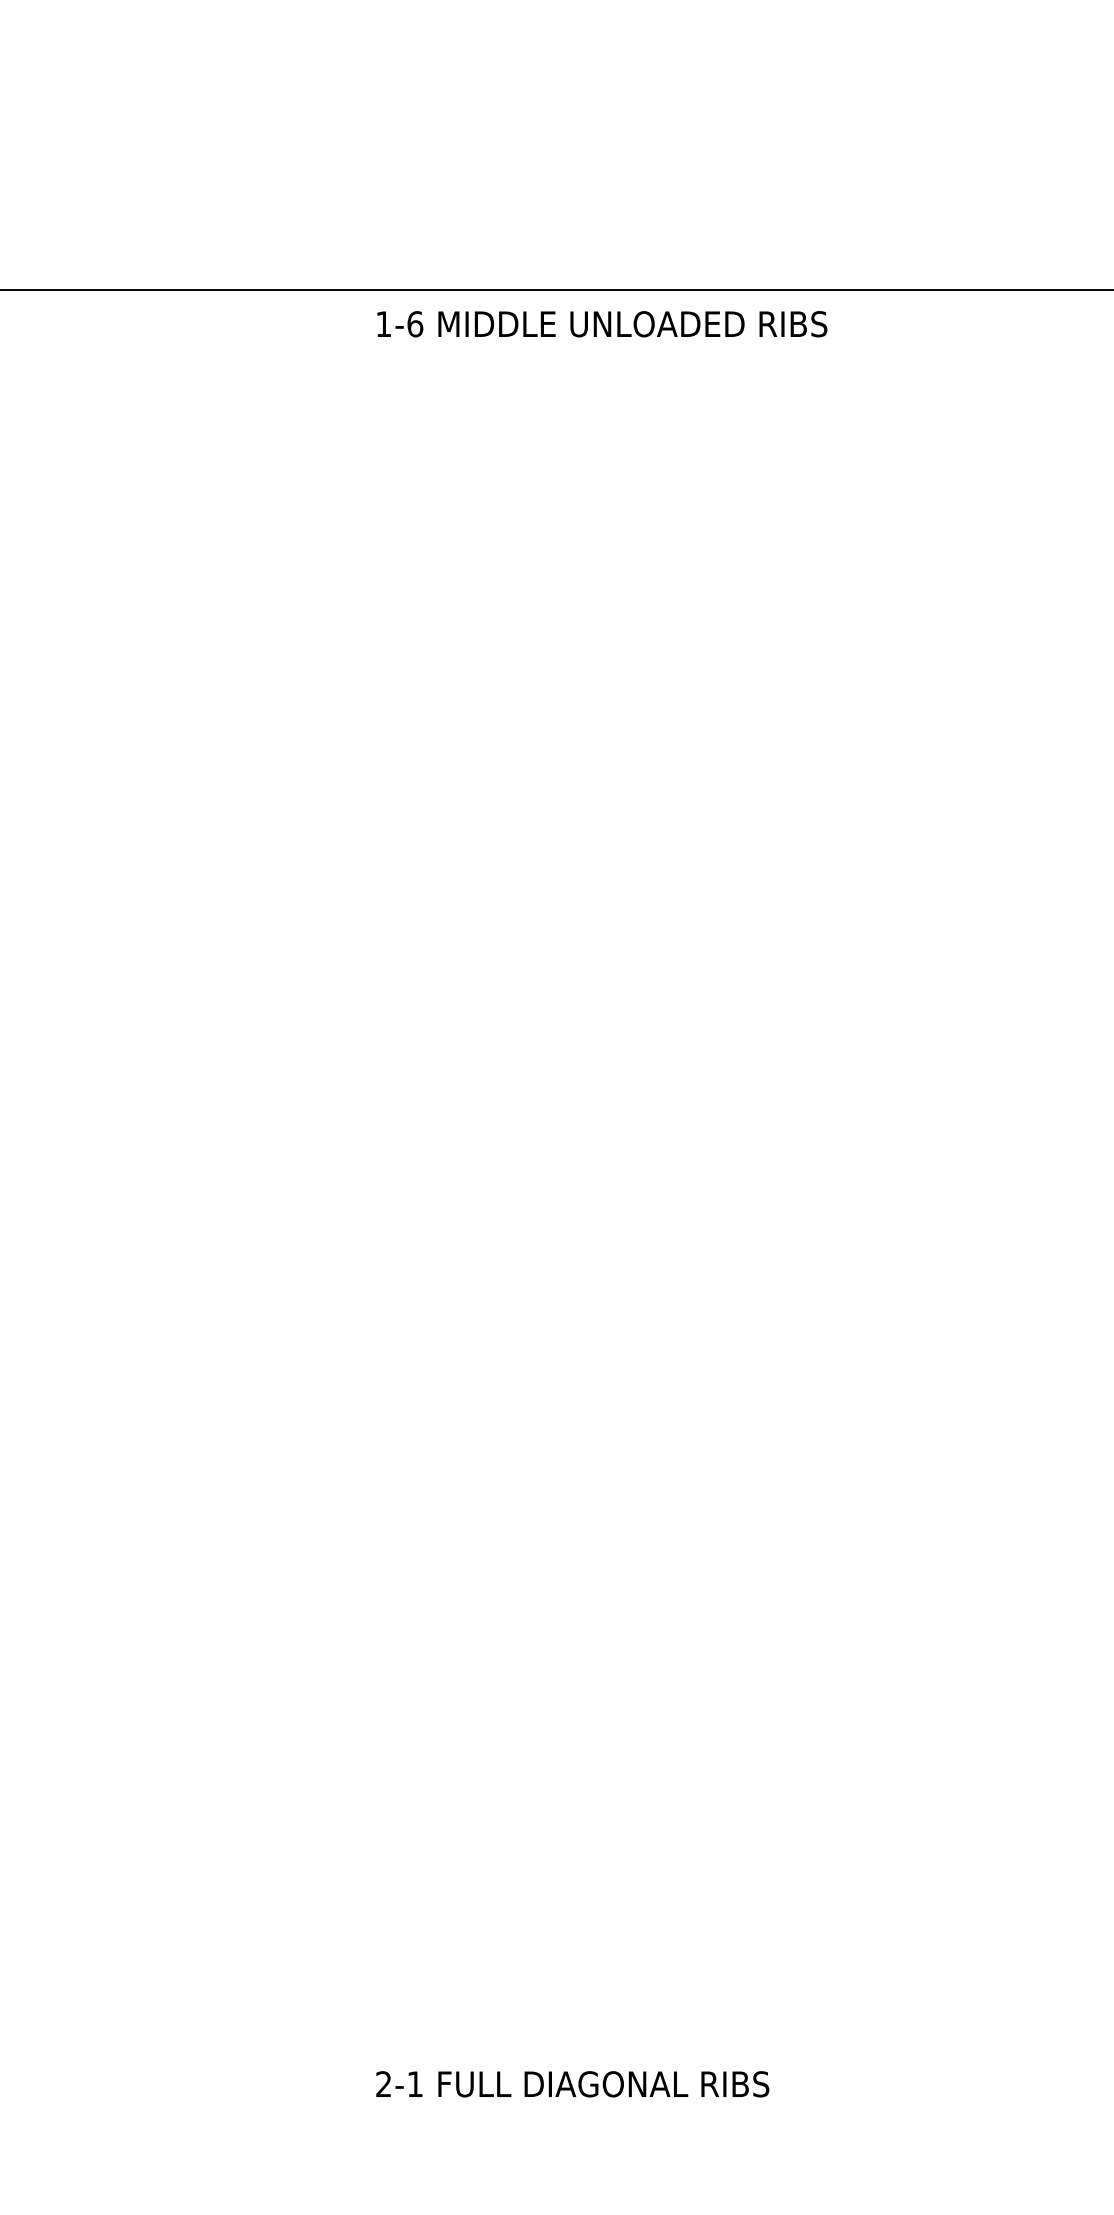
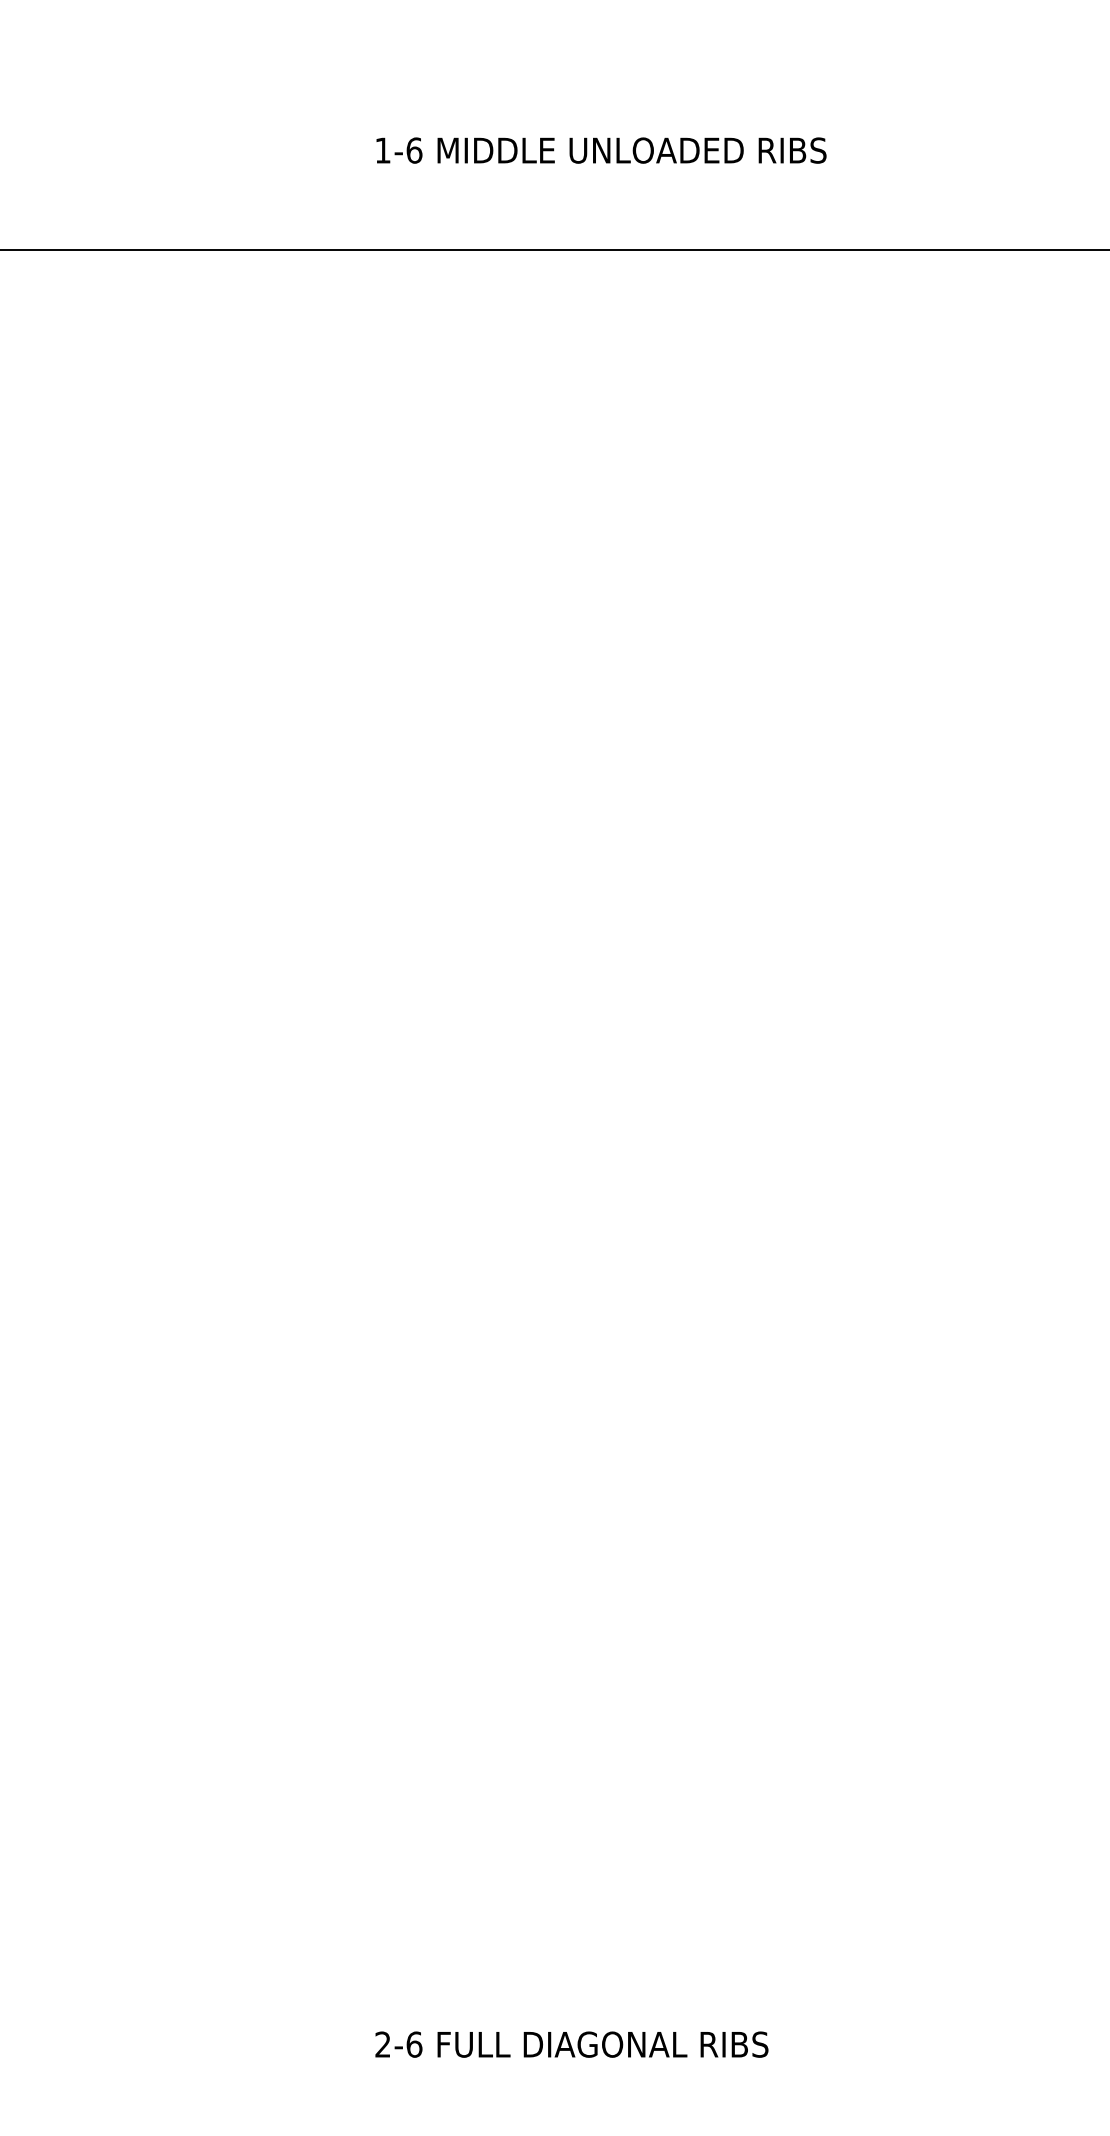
text: (602, 324) -> (601, 150), moved
text: (415, 2084) -> (414, 2044), 2-1 -> 2-6

